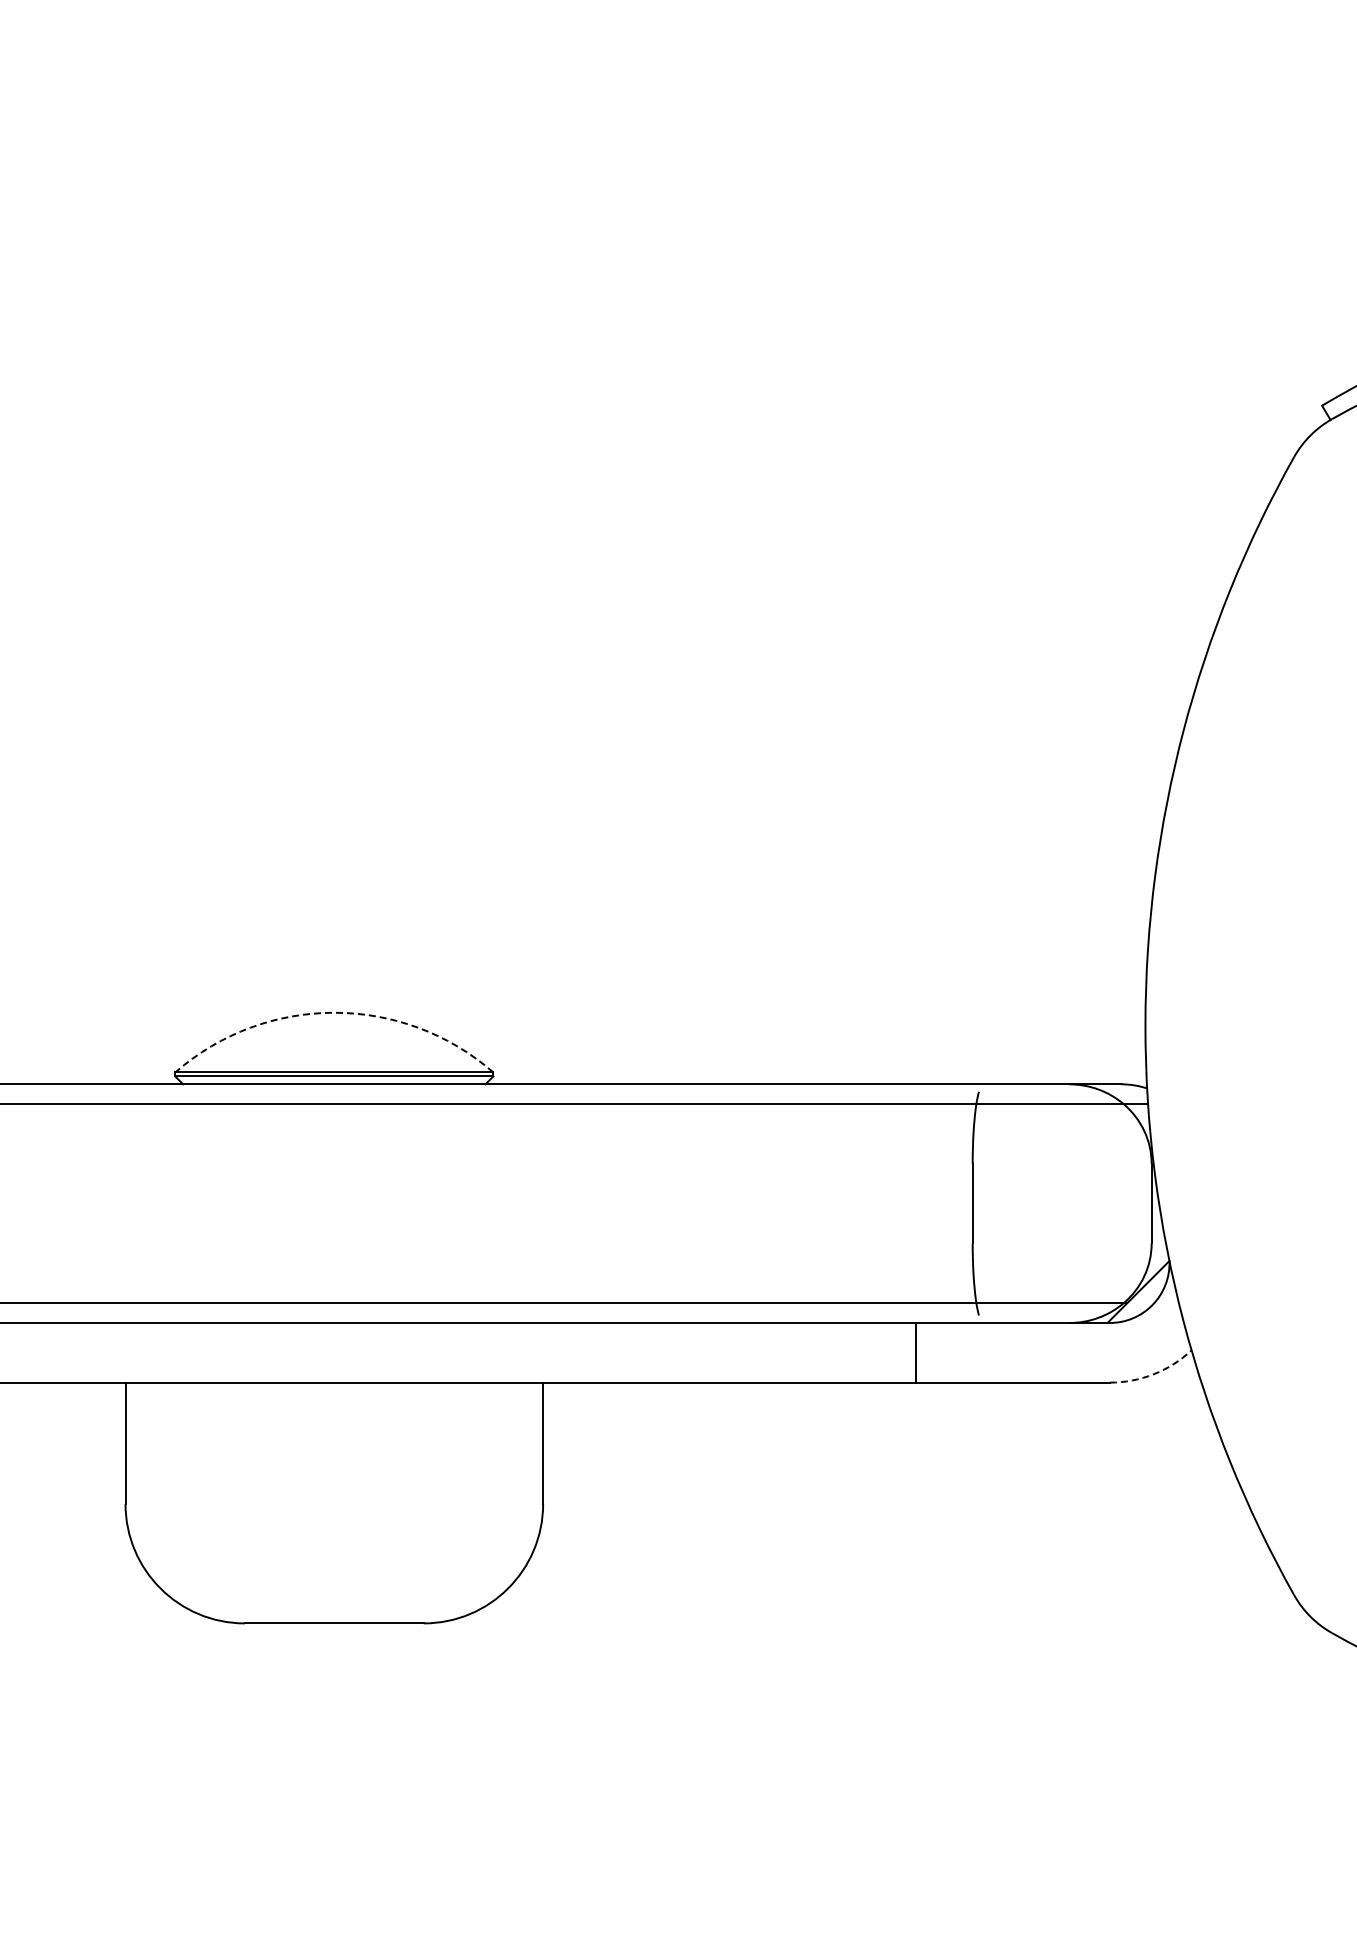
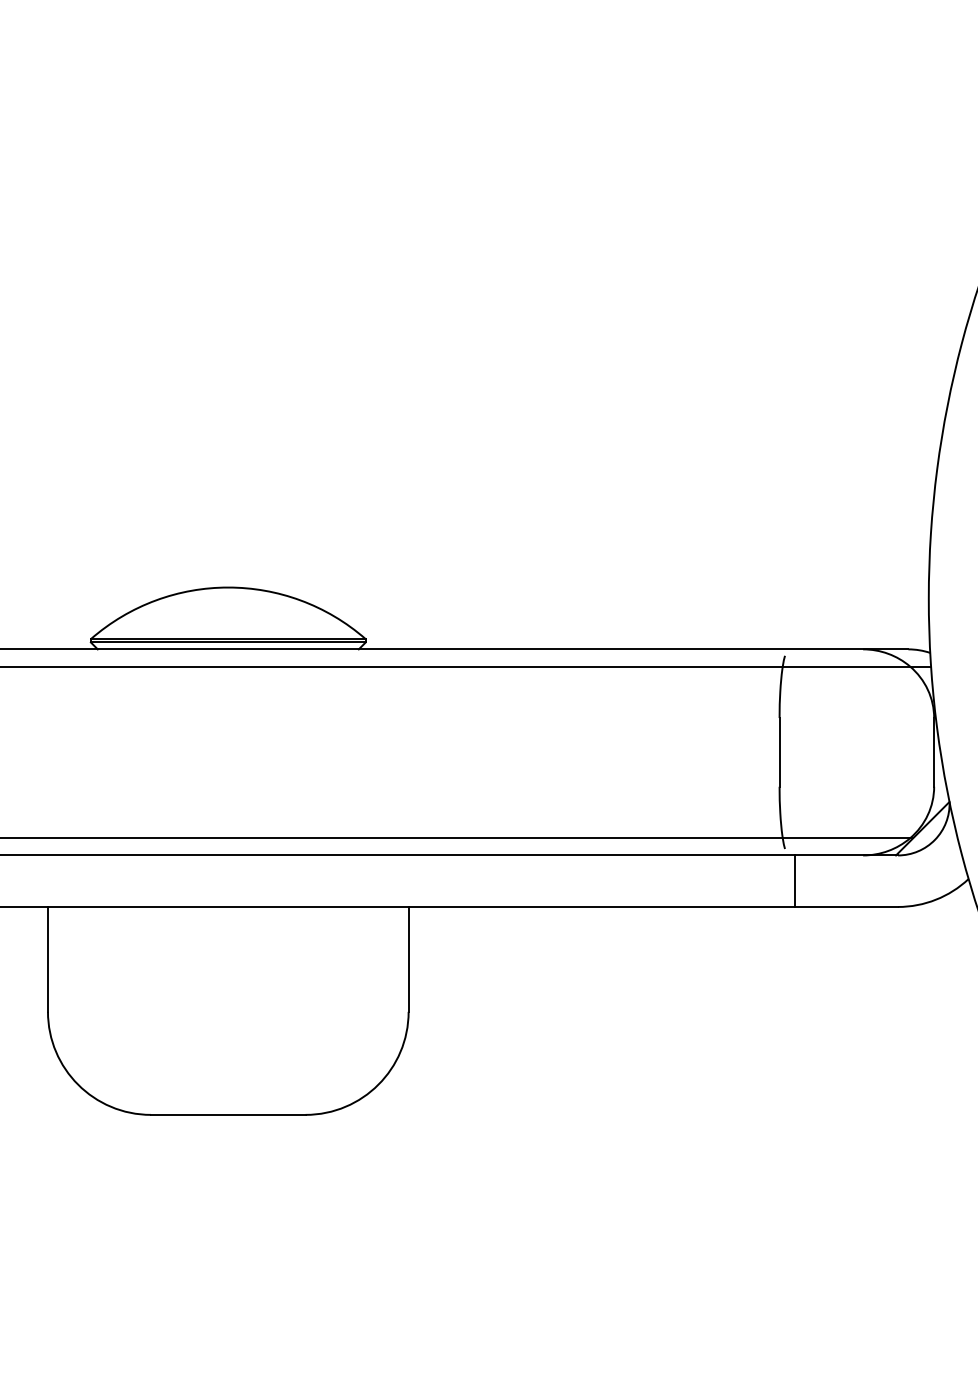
arc: (334, 1012) -> (228, 587), dashed -> solid
line: (915, 1352) -> (794, 880), moved
arc: (1153, 1374) -> (935, 899), dashed -> solid

